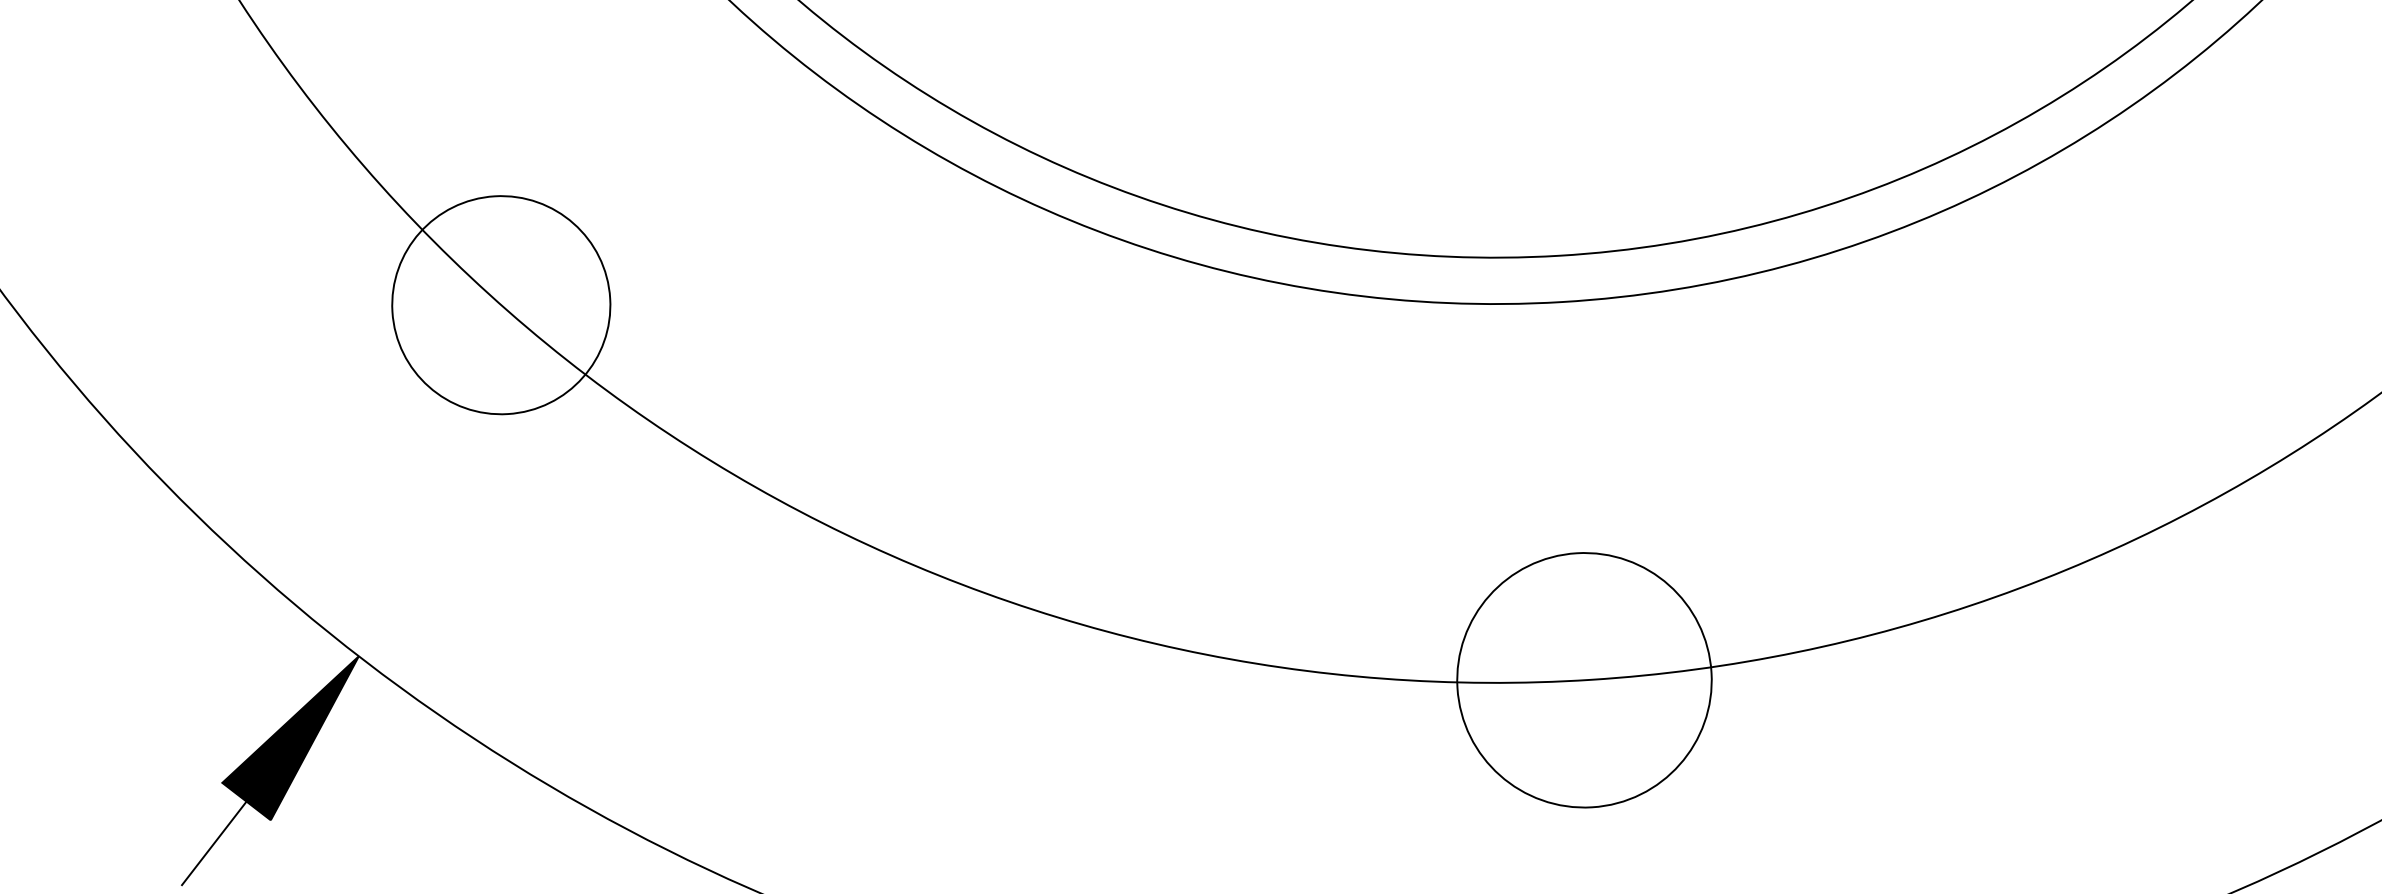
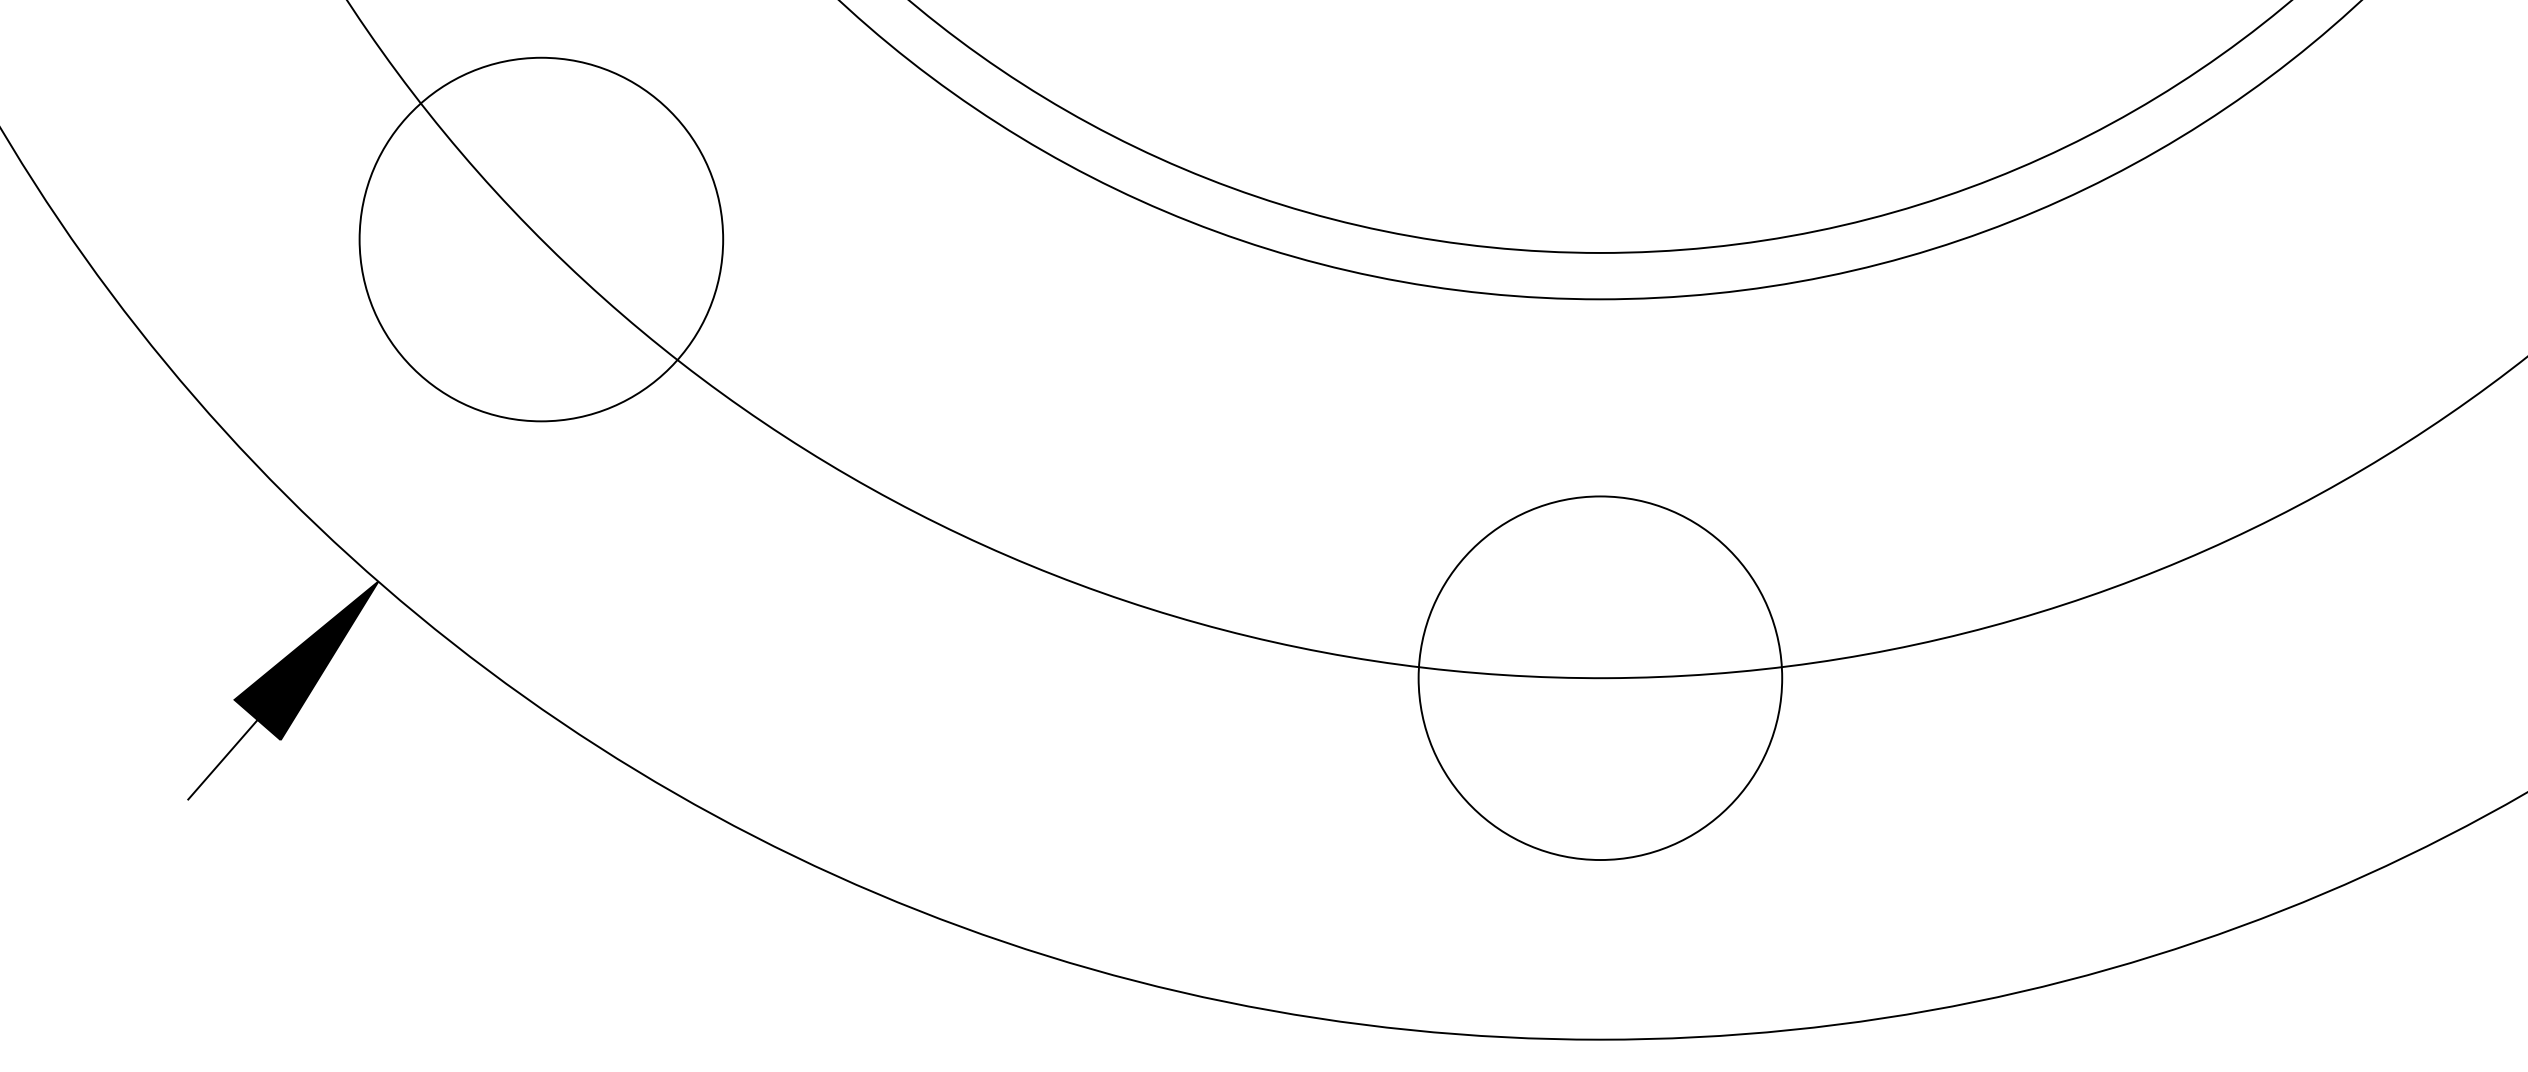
circle: (501, 305) -> (541, 239), size x1.67
circle: (1584, 680) -> (1600, 678), size x1.43

